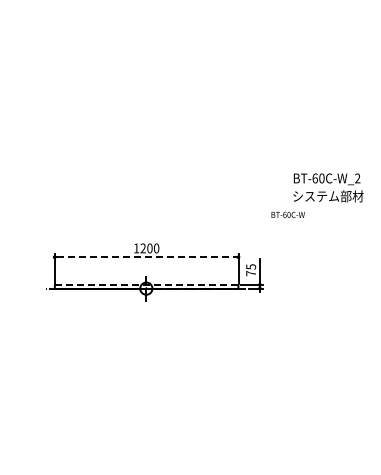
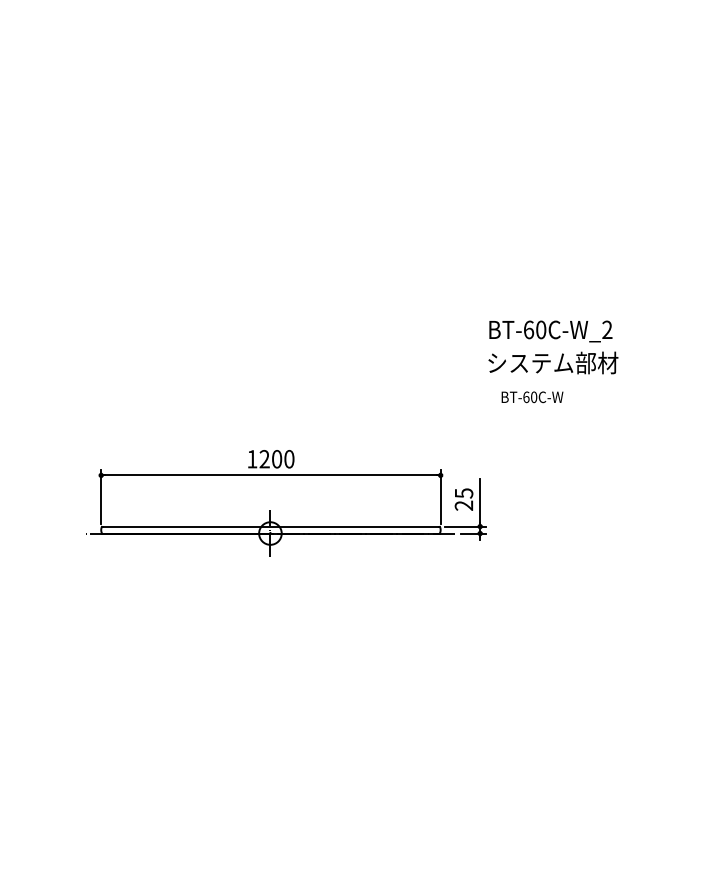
text: (328, 187) -> (553, 346), moved
line: (147, 257) -> (272, 475), dashed -> solid
text: (250, 273) -> (462, 505), 75 -> 25
line: (146, 284) -> (270, 525), dashed -> solid

